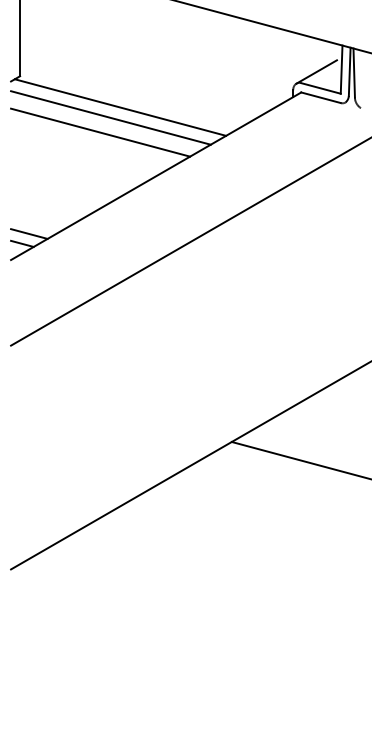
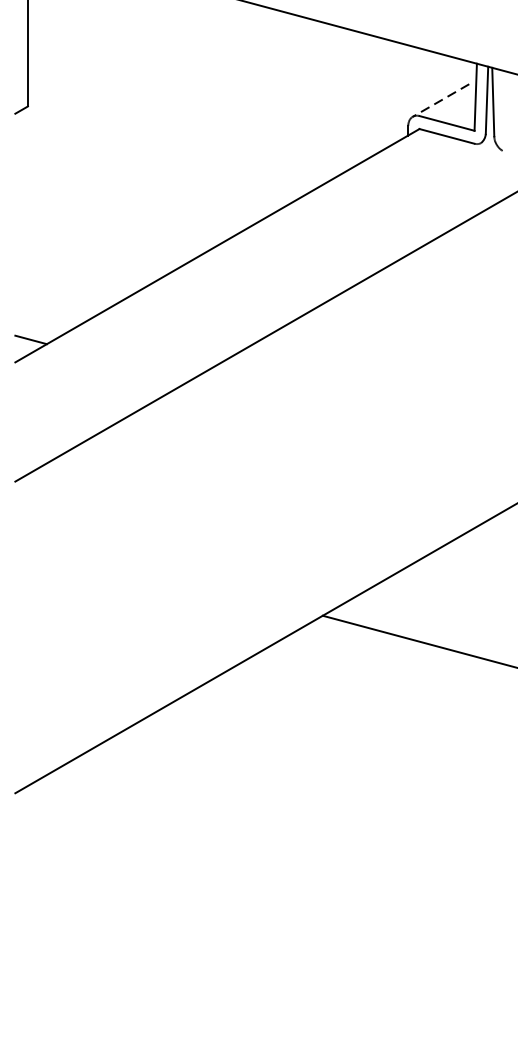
line: (316, 72) -> (440, 101), solid -> dashed
line: (120, 107) -> (167, 149), removed
line: (110, 117) -> (153, 163), removed
line: (100, 132) -> (139, 184), removed
line: (29, 233) -> (41, 325), removed

